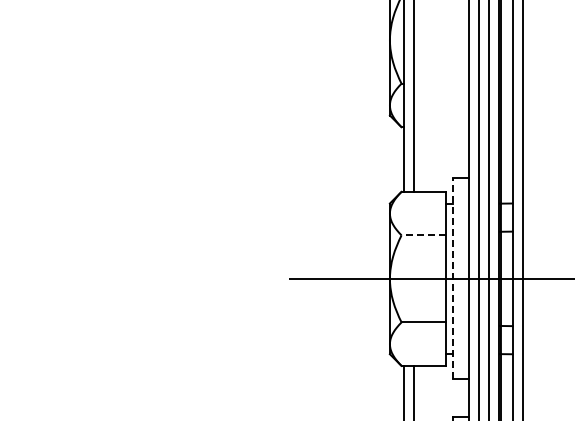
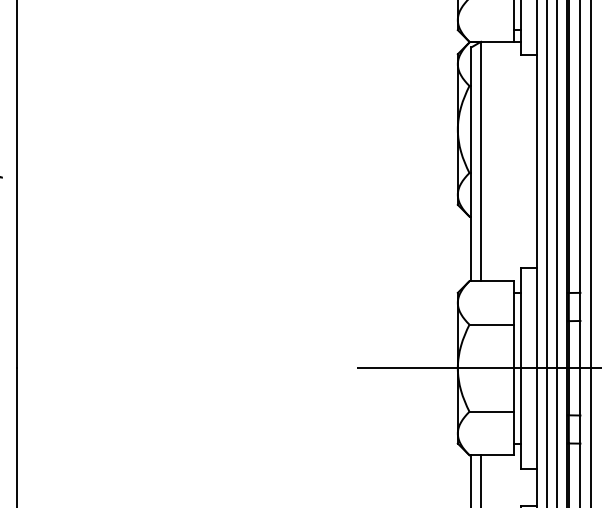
line: (423, 235) -> (491, 324), dashed -> solid
line: (452, 279) -> (520, 368), dashed -> solid

